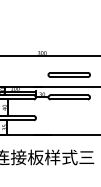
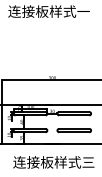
part: (68, 74) -> (73, 130), moved

